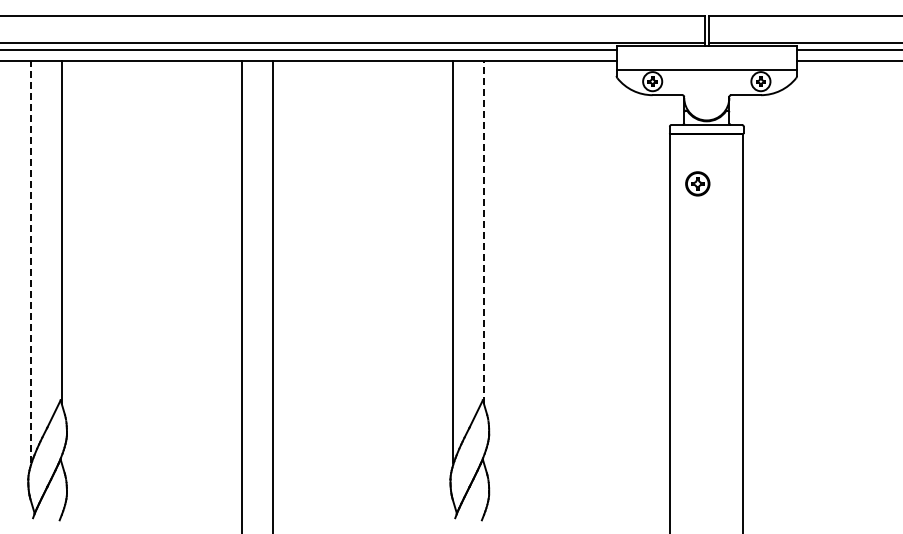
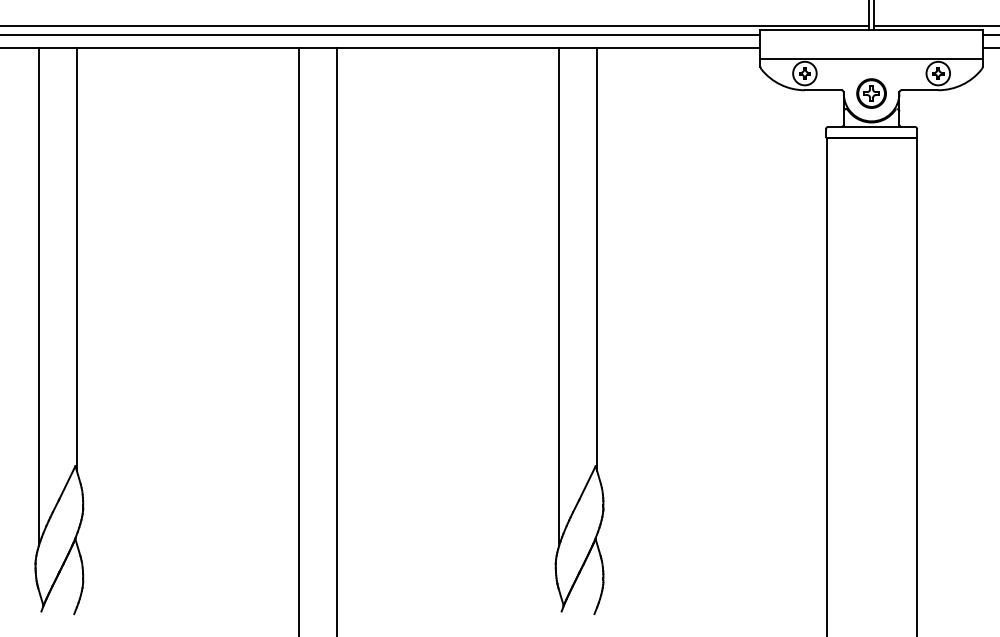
part: (697, 183) -> (871, 93), moved
line: (483, 232) -> (596, 259), dashed -> solid
line: (31, 261) -> (39, 295), dashed -> solid

